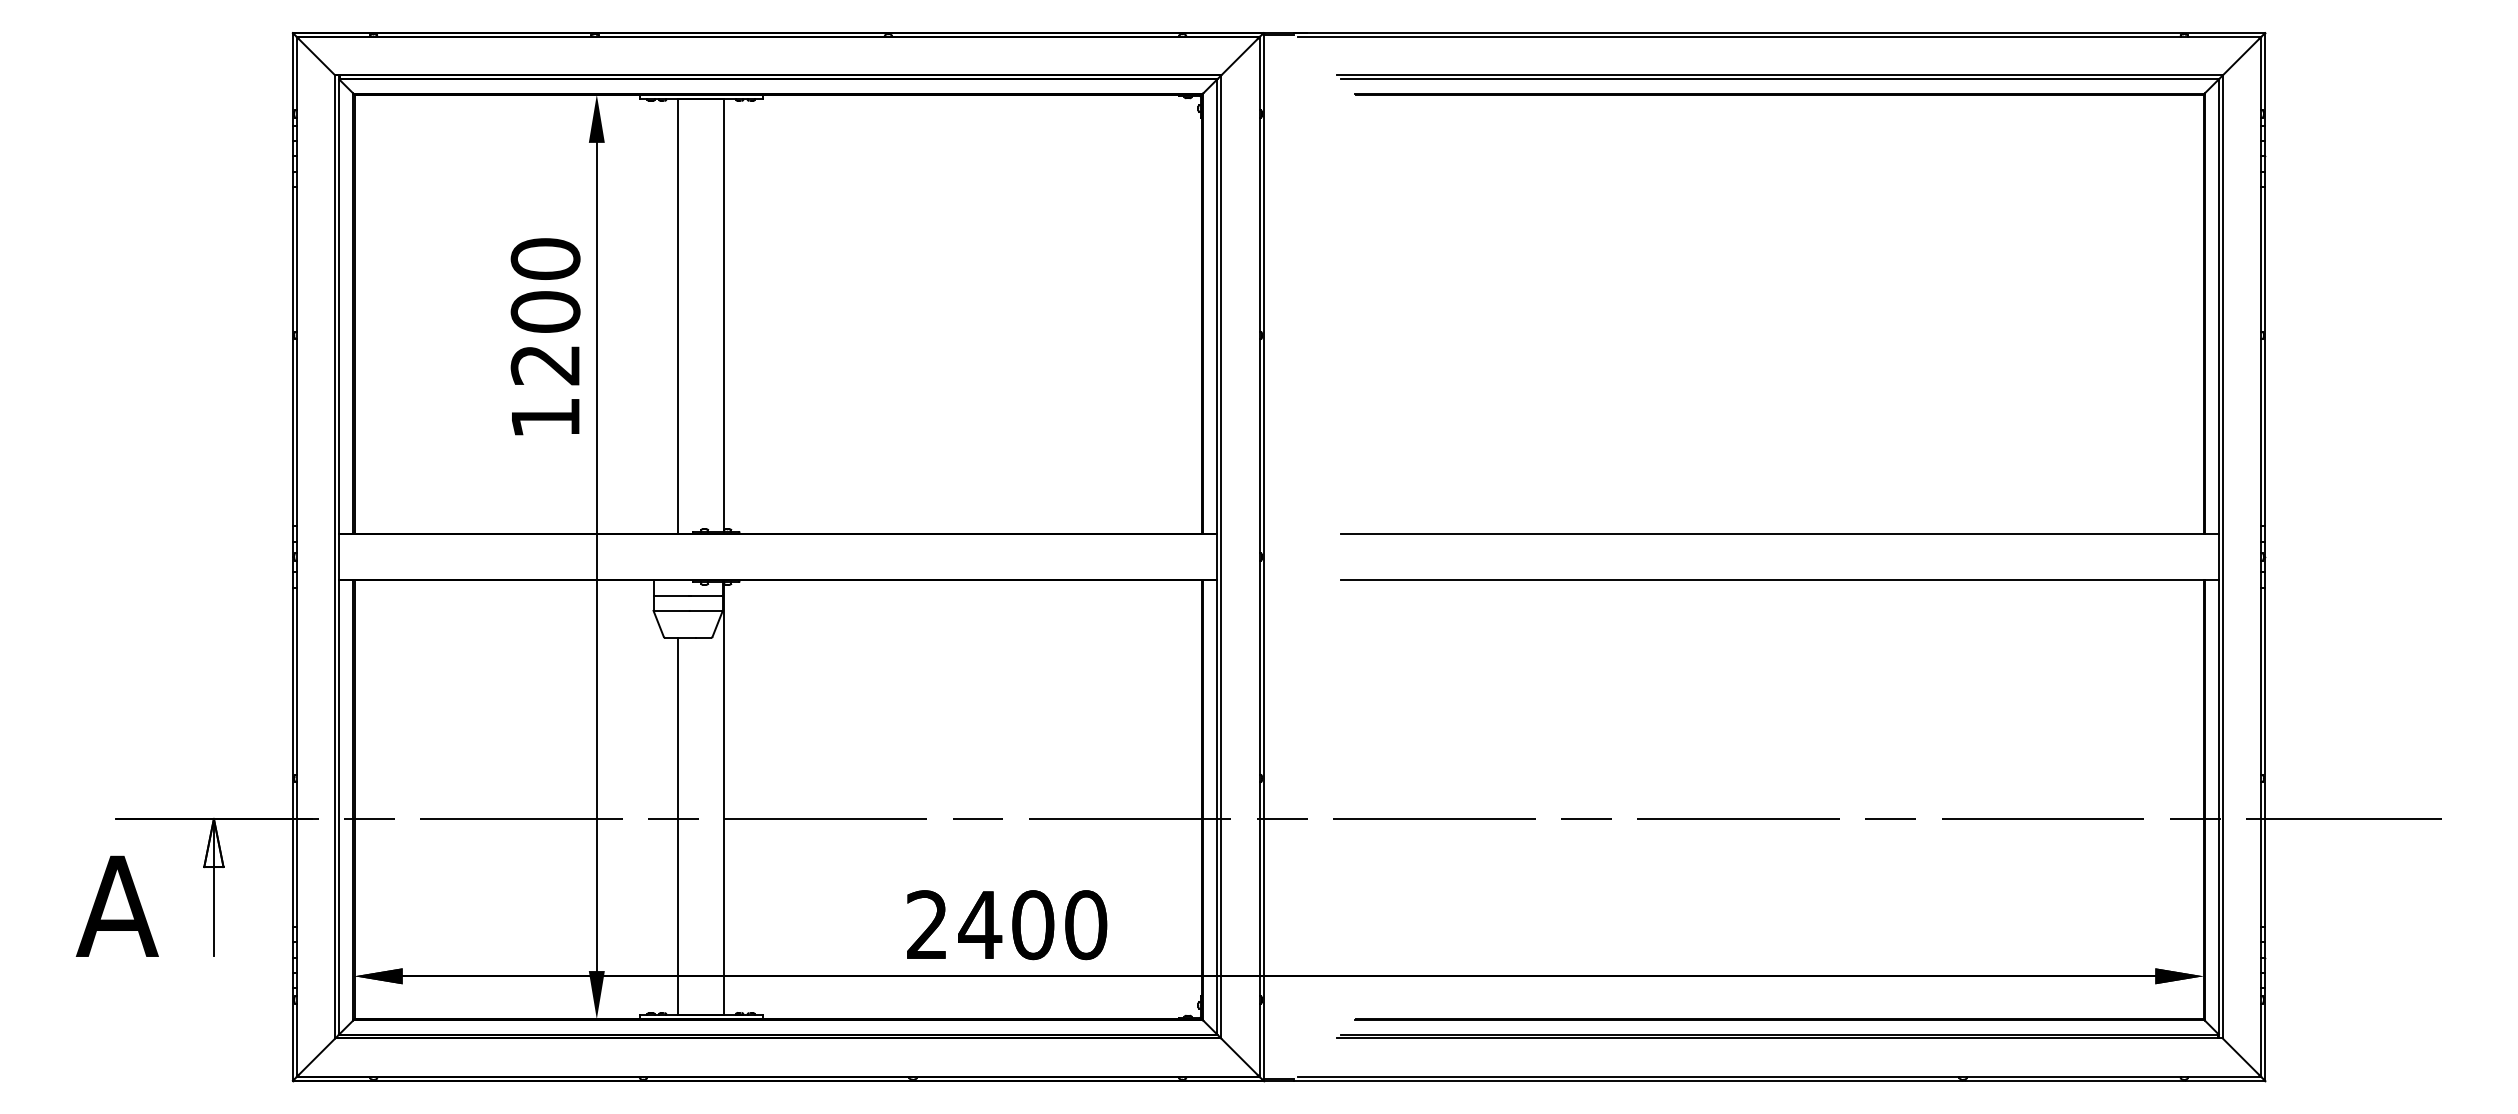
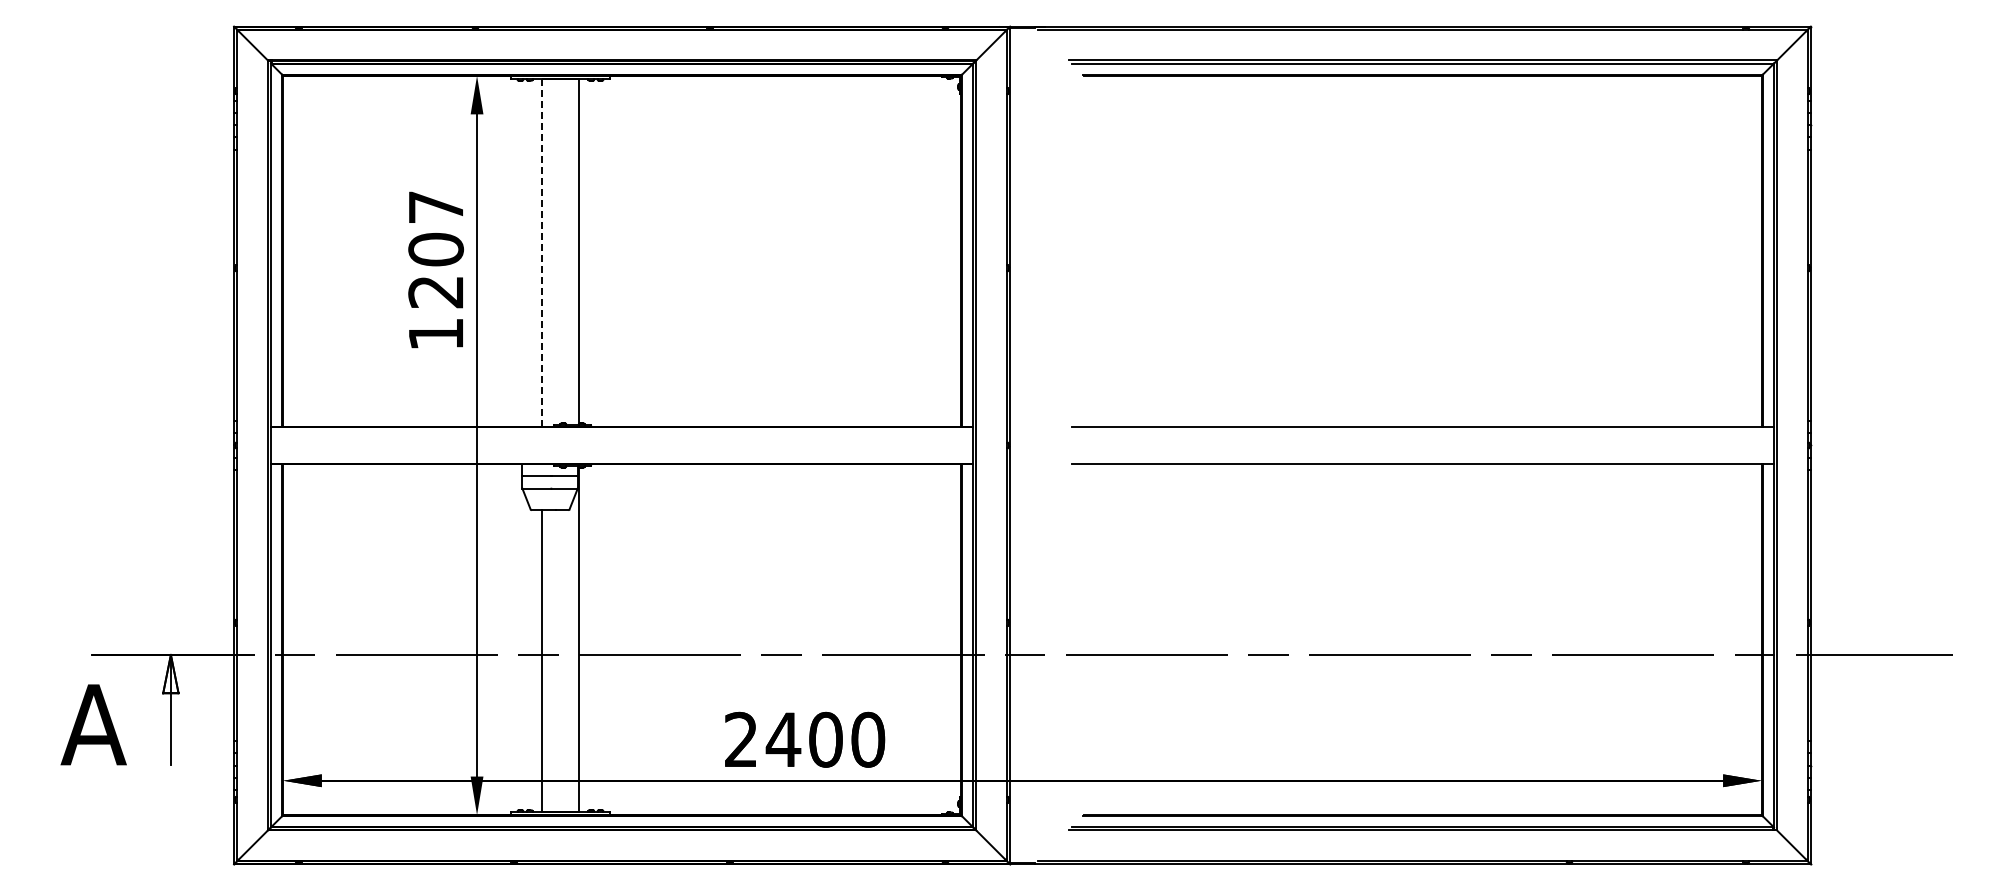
text: (546, 258) -> (436, 206), 1200 -> 1207
line: (678, 316) -> (542, 253), solid -> dashed

